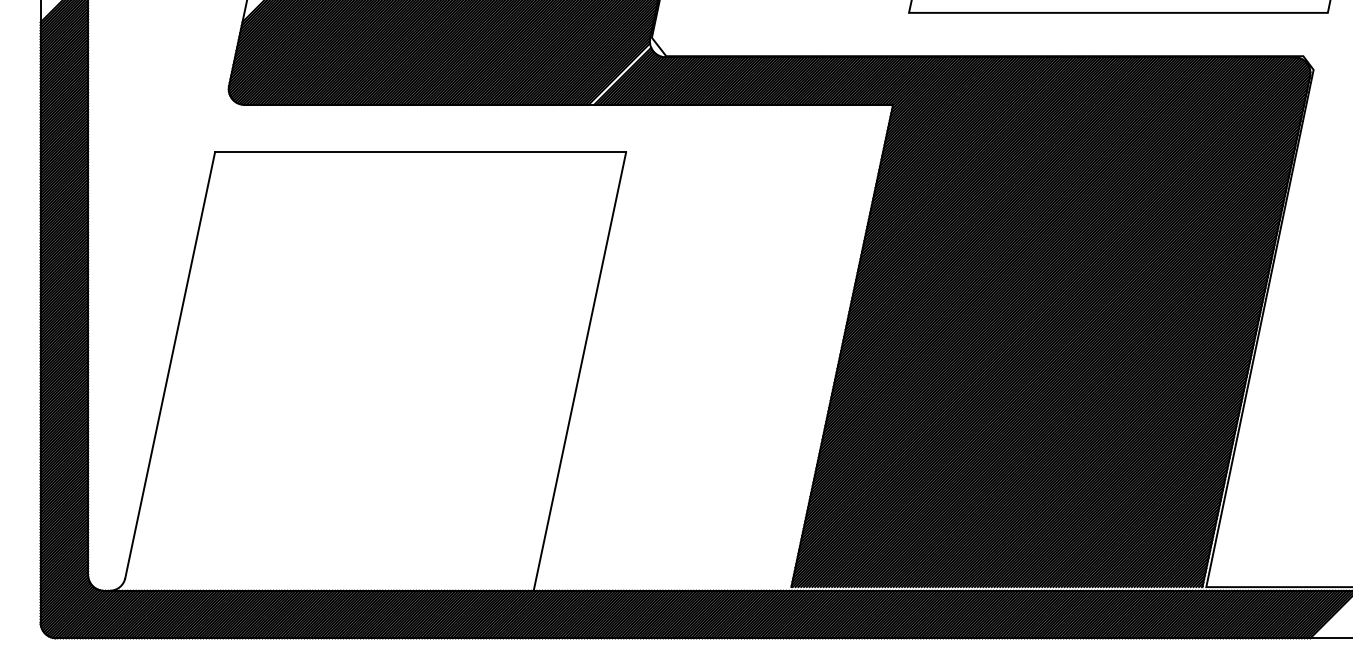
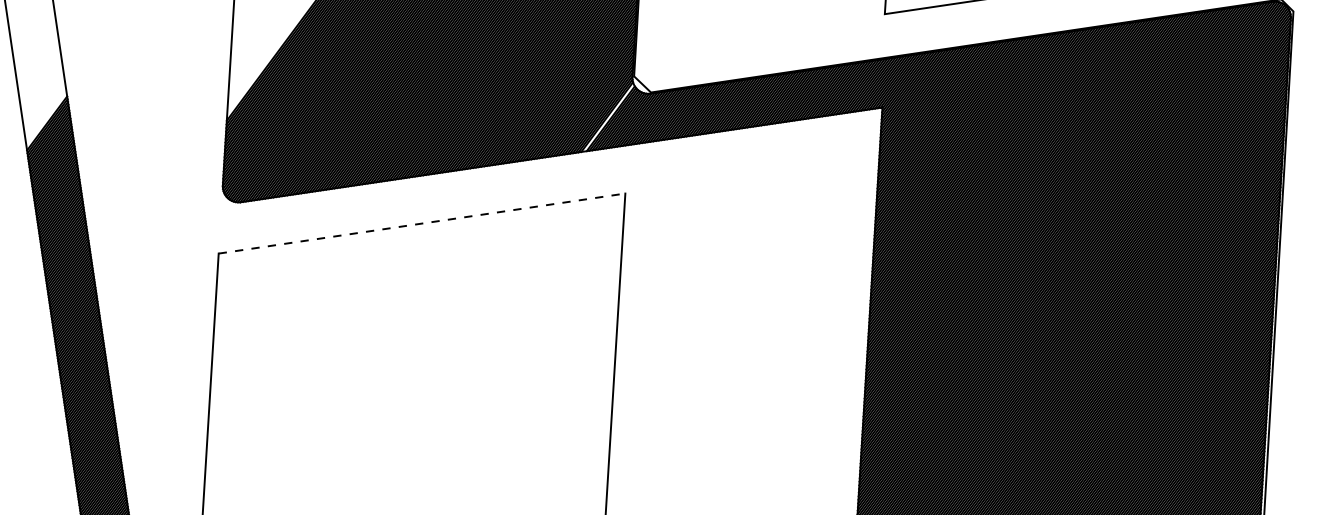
line: (420, 152) -> (421, 223), solid -> dashed

